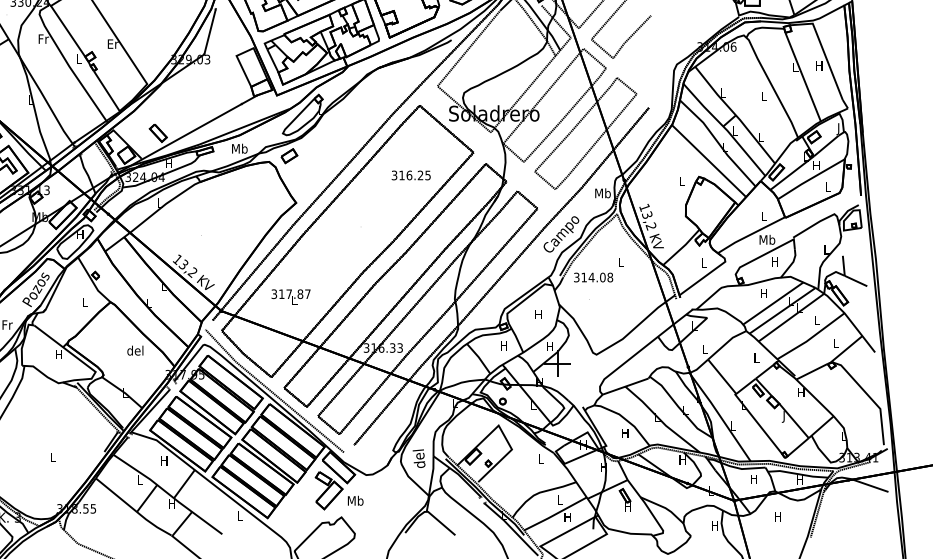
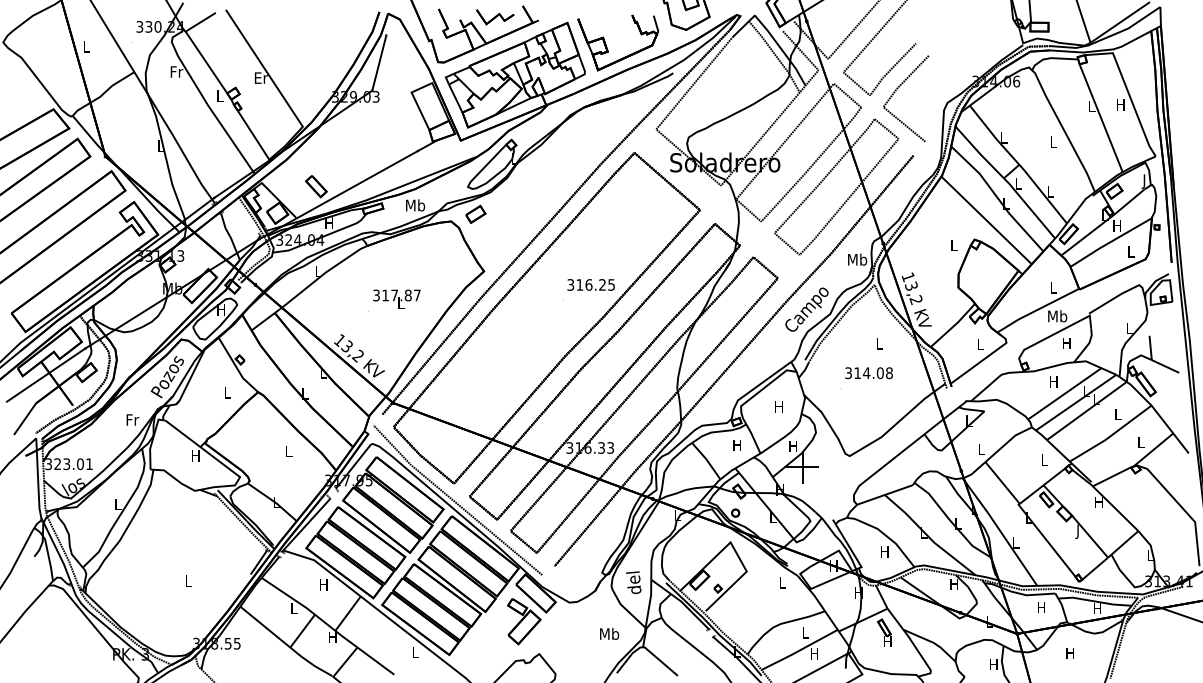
line: (635, 55) -> (896, 91), added
text: (410, 175) -> (590, 284), moved
text: (593, 277) -> (868, 373), moved
text: (290, 296) -> (396, 298), moved
text: (135, 350) -> (288, 451), del -> L
text: (355, 500) -> (609, 633), moved

